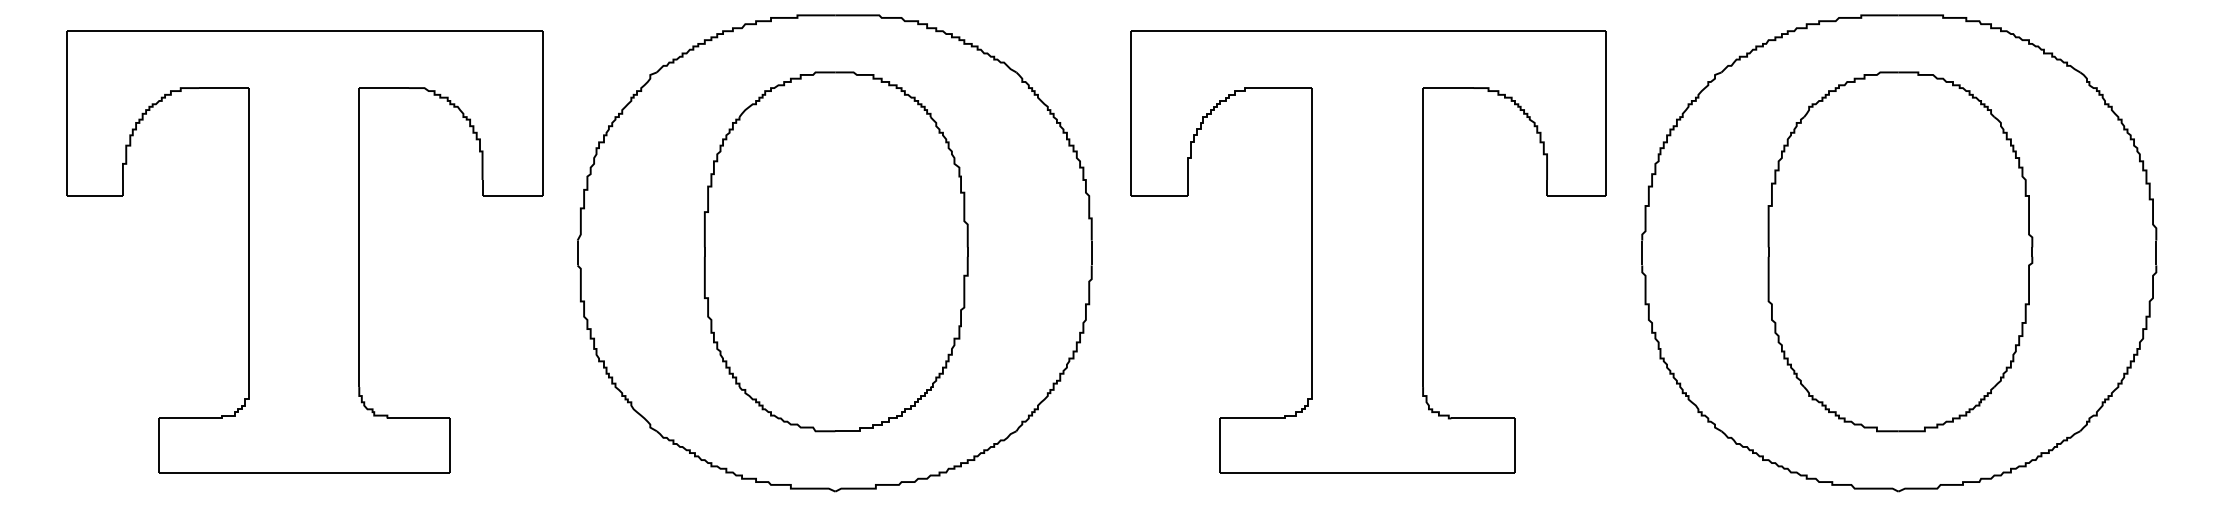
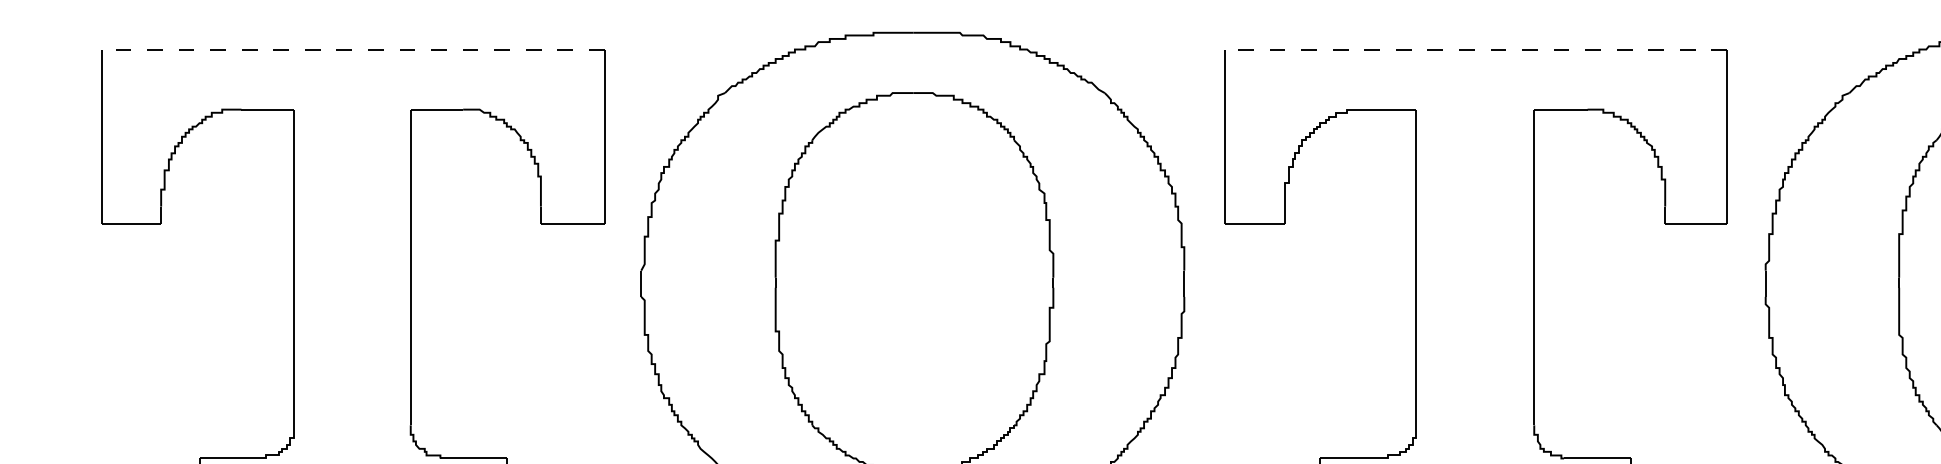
line: (304, 31) -> (352, 49), solid -> dashed
line: (1368, 31) -> (1476, 49), solid -> dashed

